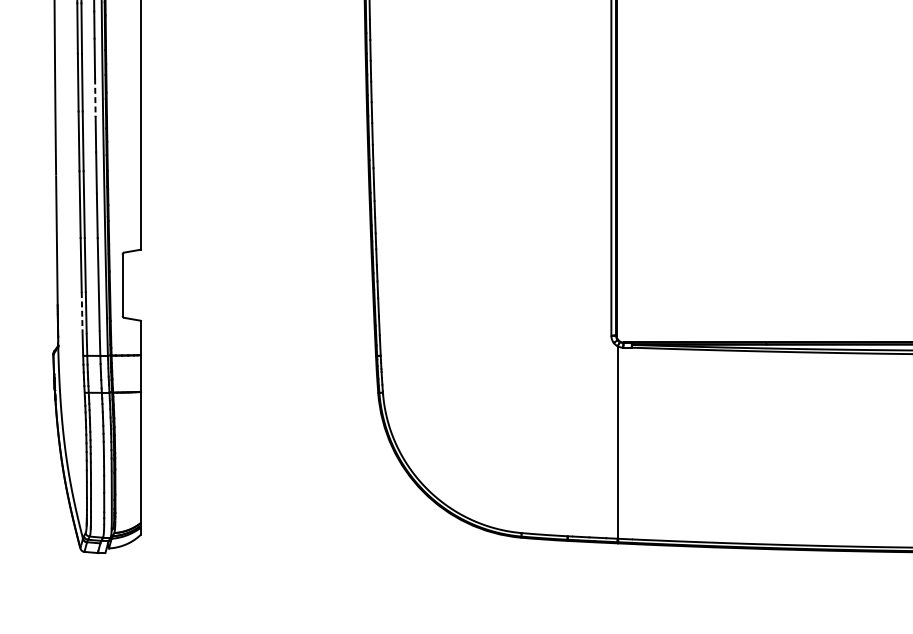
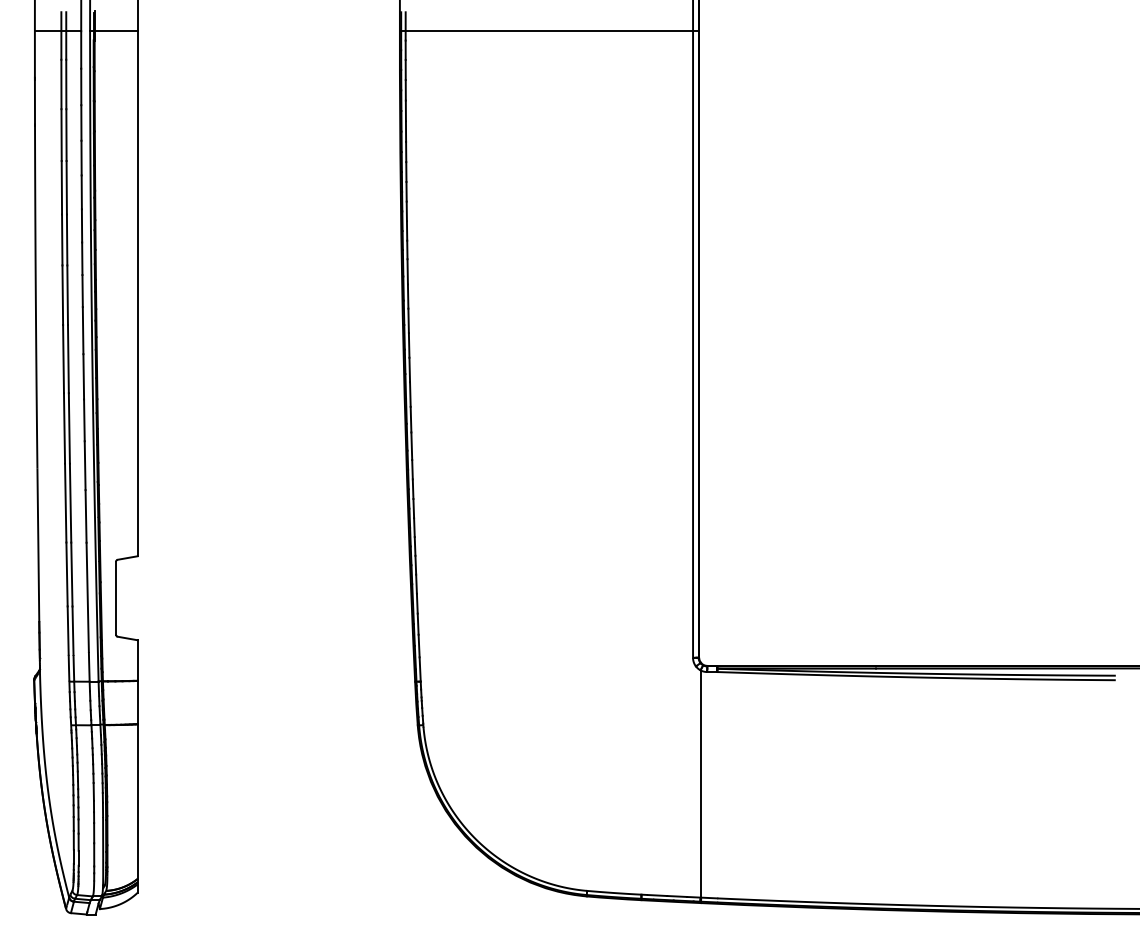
line: (95, 97) -> (83, 376), dashed -> solid
line: (82, 313) -> (68, 631), dashed -> solid

